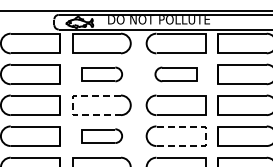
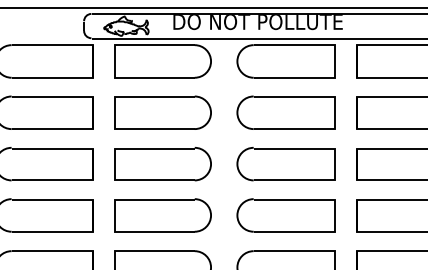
part: (101, 74) -> (162, 112), size x1.43
part: (175, 74) -> (285, 112), size x1.43
line: (72, 105) -> (114, 164), dashed -> solid
part: (101, 135) -> (162, 214), size x1.43
line: (205, 136) -> (335, 215), dashed -> solid

